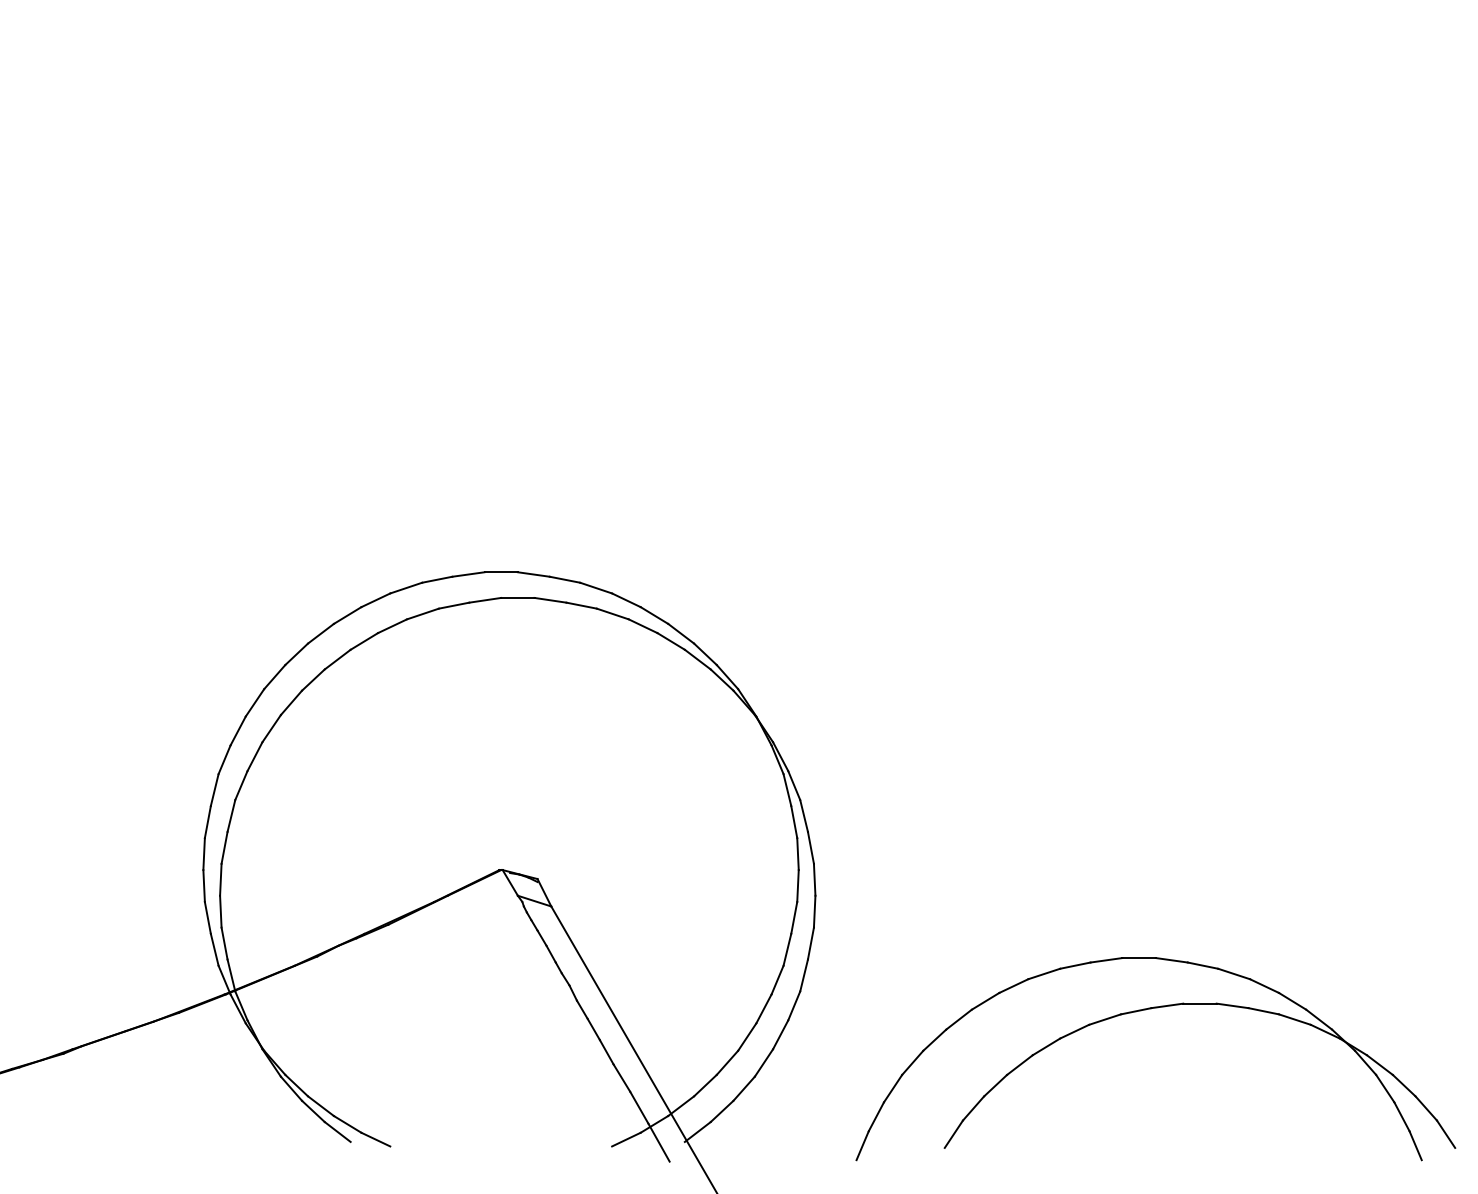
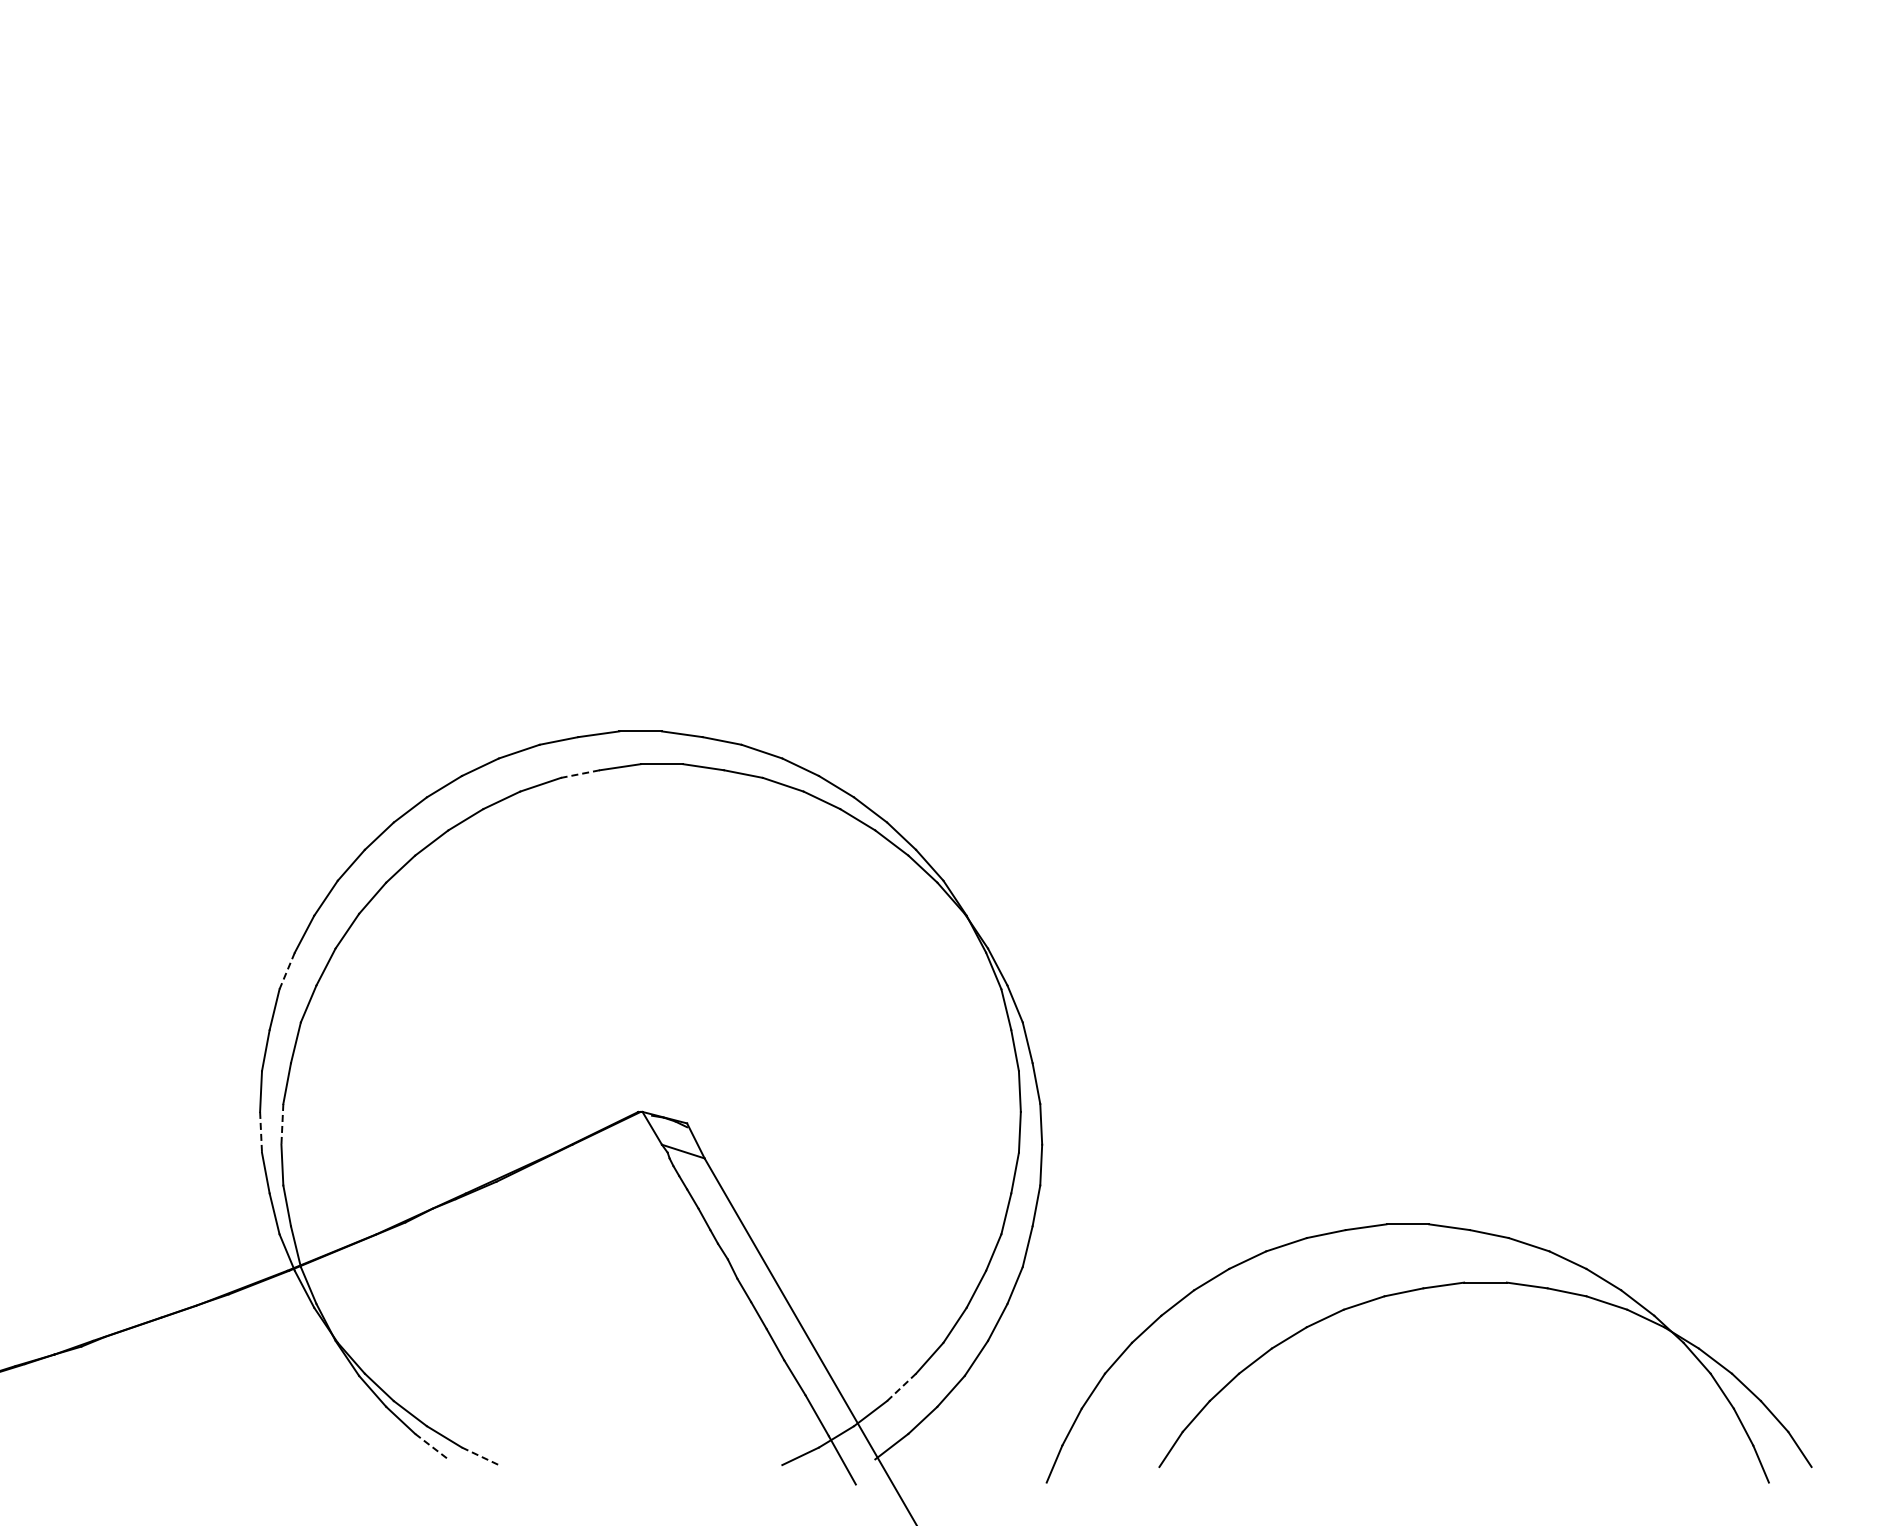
line: (454, 605) -> (580, 774), solid -> dashed
line: (224, 760) -> (287, 971), solid -> dashed
line: (220, 879) -> (282, 1124), solid -> dashed
line: (204, 886) -> (261, 1132), solid -> dashed
part: (1144, 1010) -> (1414, 1291), moved
line: (705, 1085) -> (901, 1387), solid -> dashed
line: (337, 1131) -> (431, 1446), solid -> dashed
line: (375, 1139) -> (480, 1456), solid -> dashed

